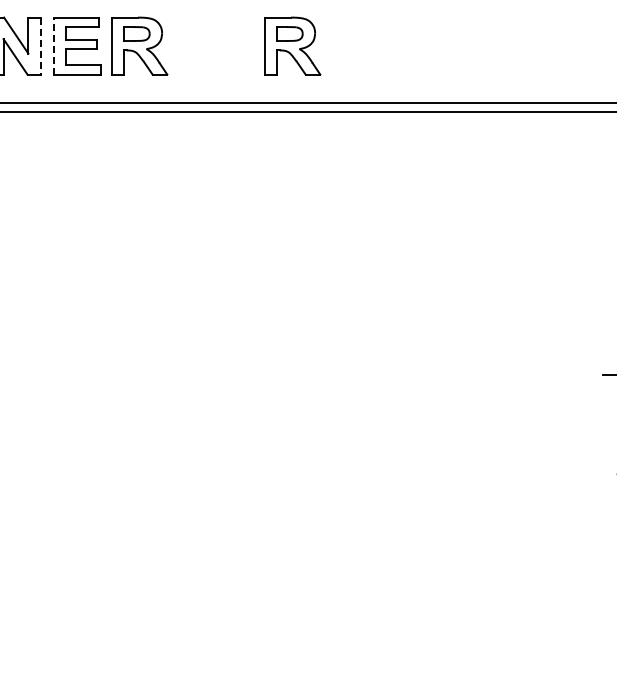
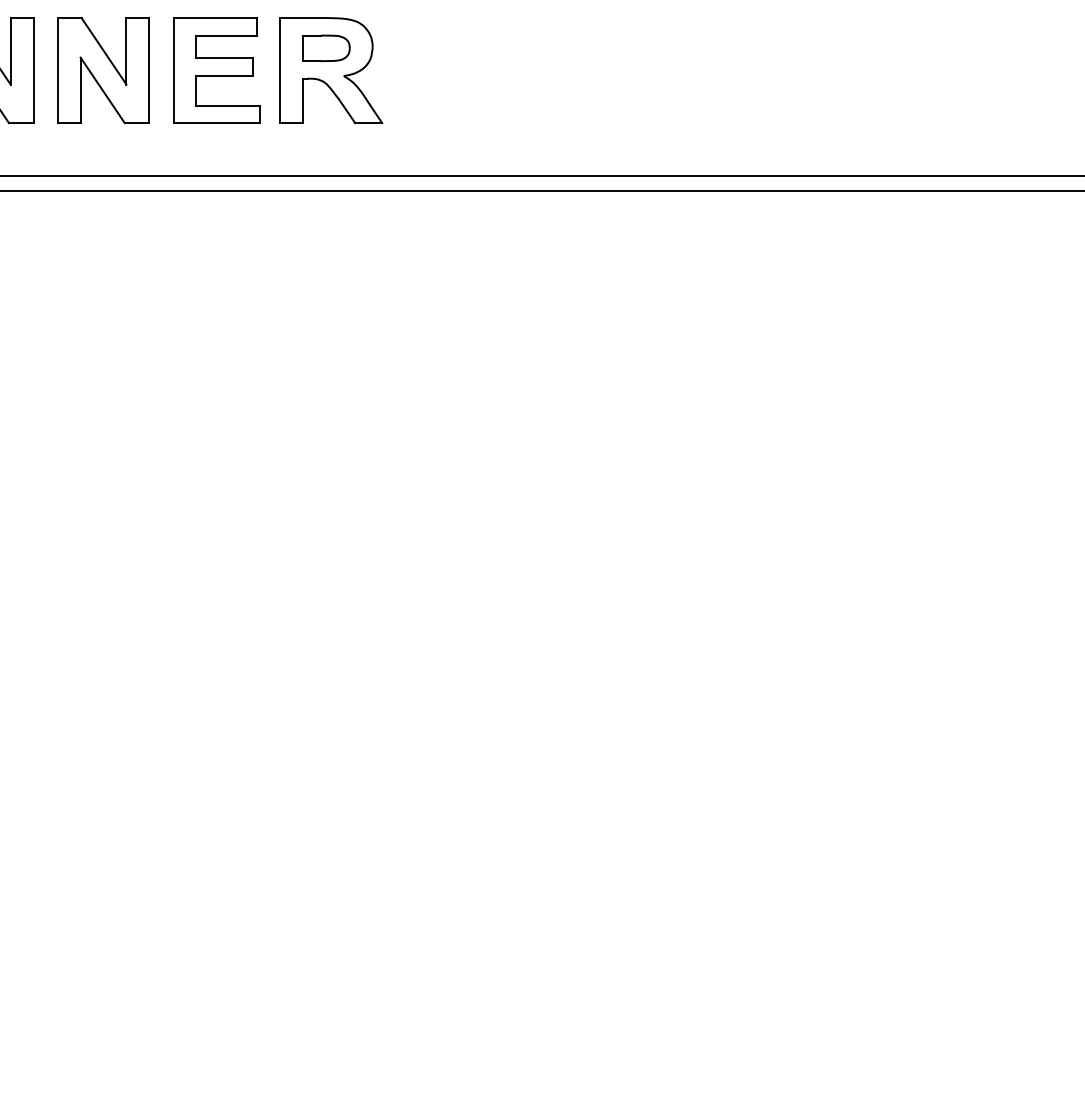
part: (292, 45) -> (612, 69), removed
line: (40, 46) -> (148, 71), dashed -> solid
line: (53, 46) -> (172, 71), dashed -> solid

